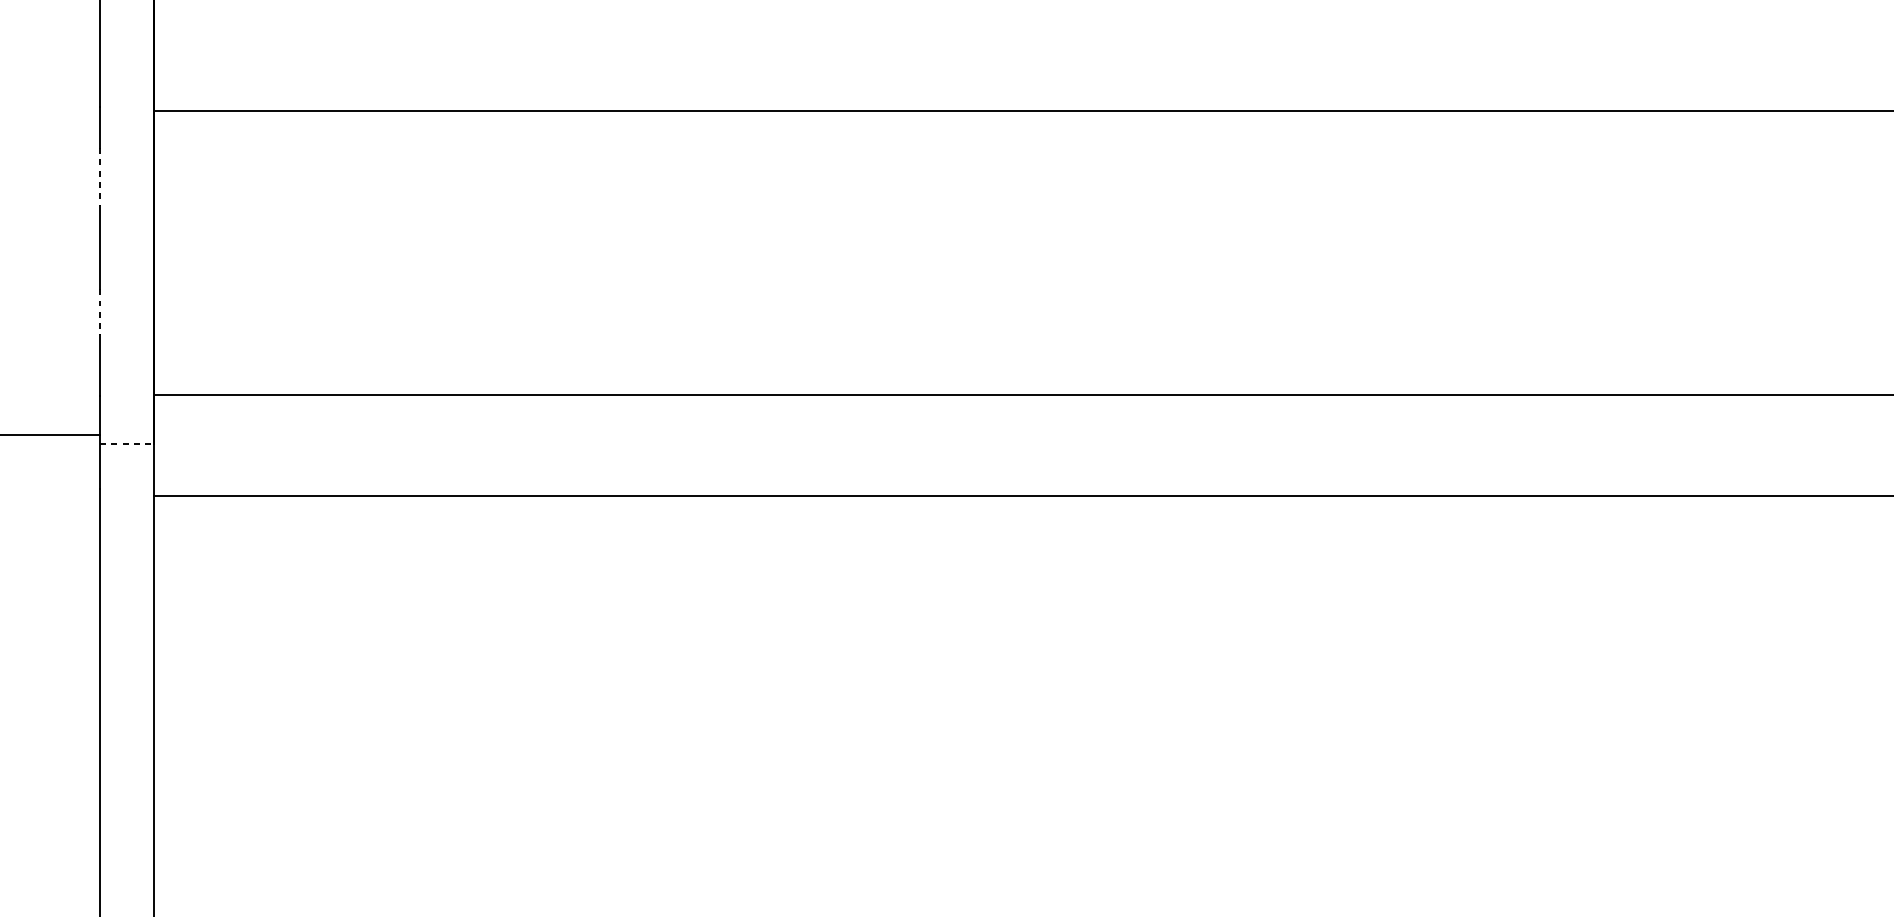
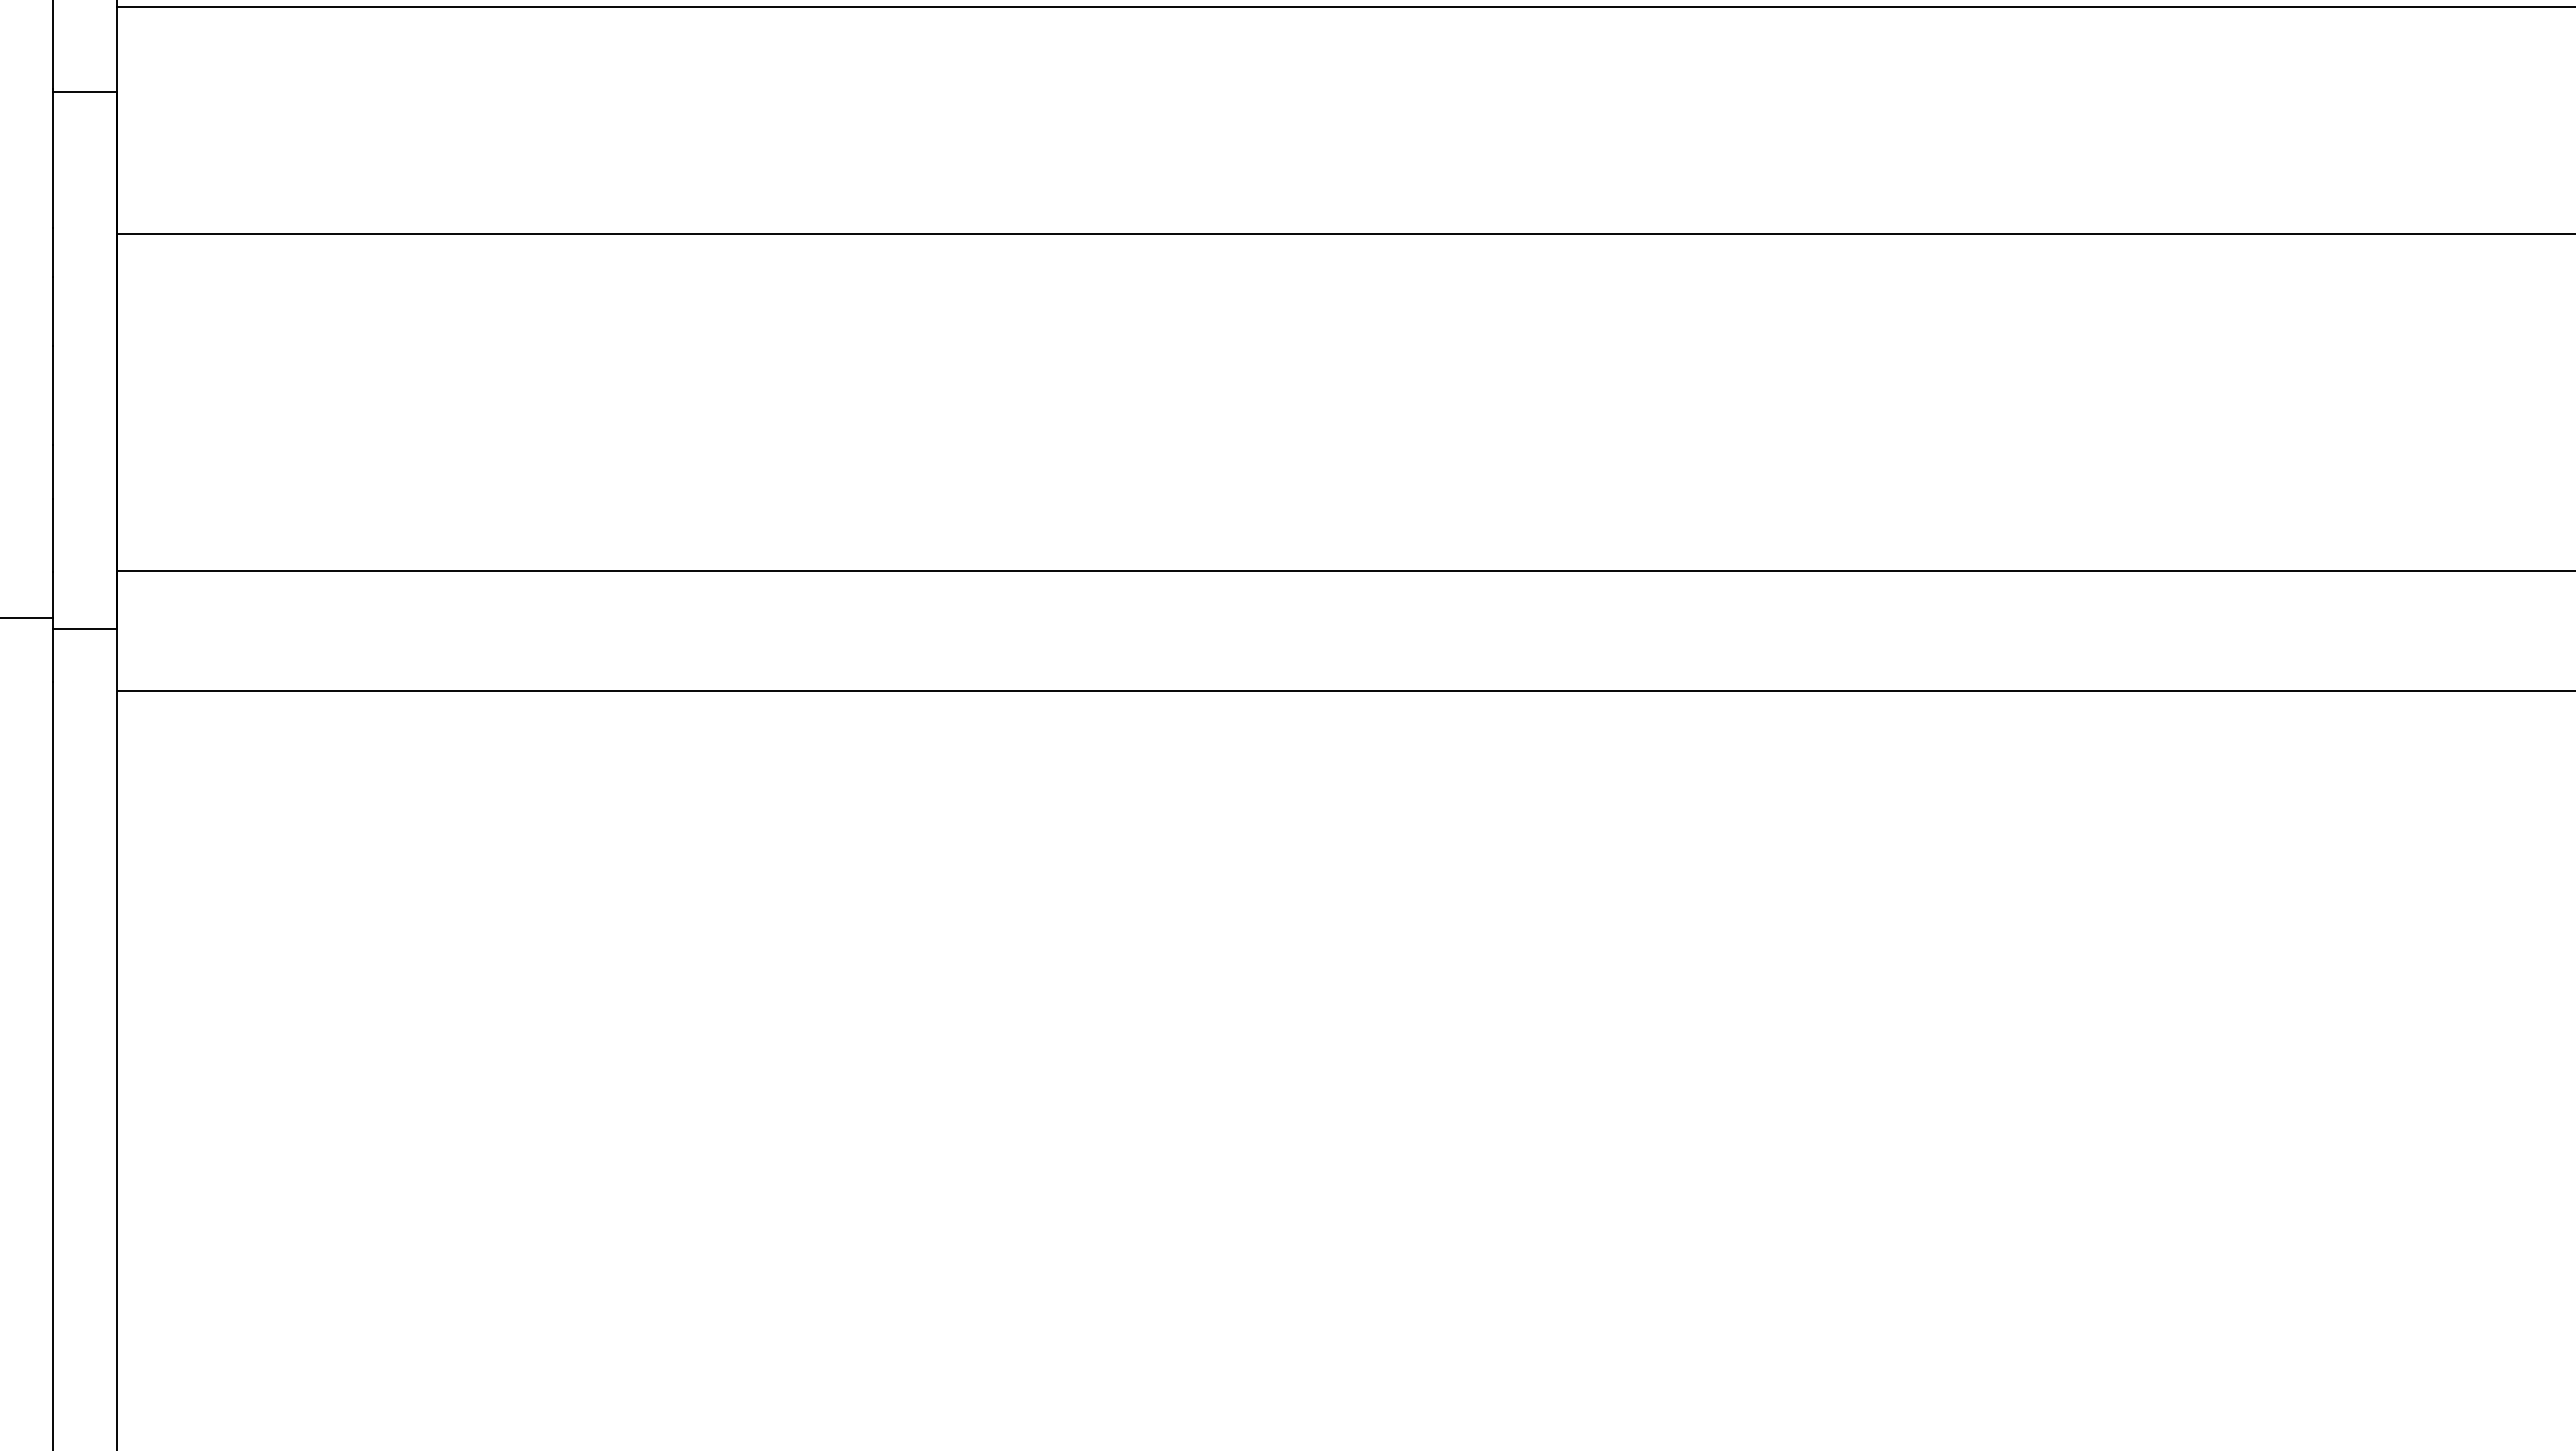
line: (99, 177) -> (52, 312), dashed -> solid
line: (99, 312) -> (52, 472), dashed -> solid
line: (127, 444) -> (85, 629), dashed -> solid

